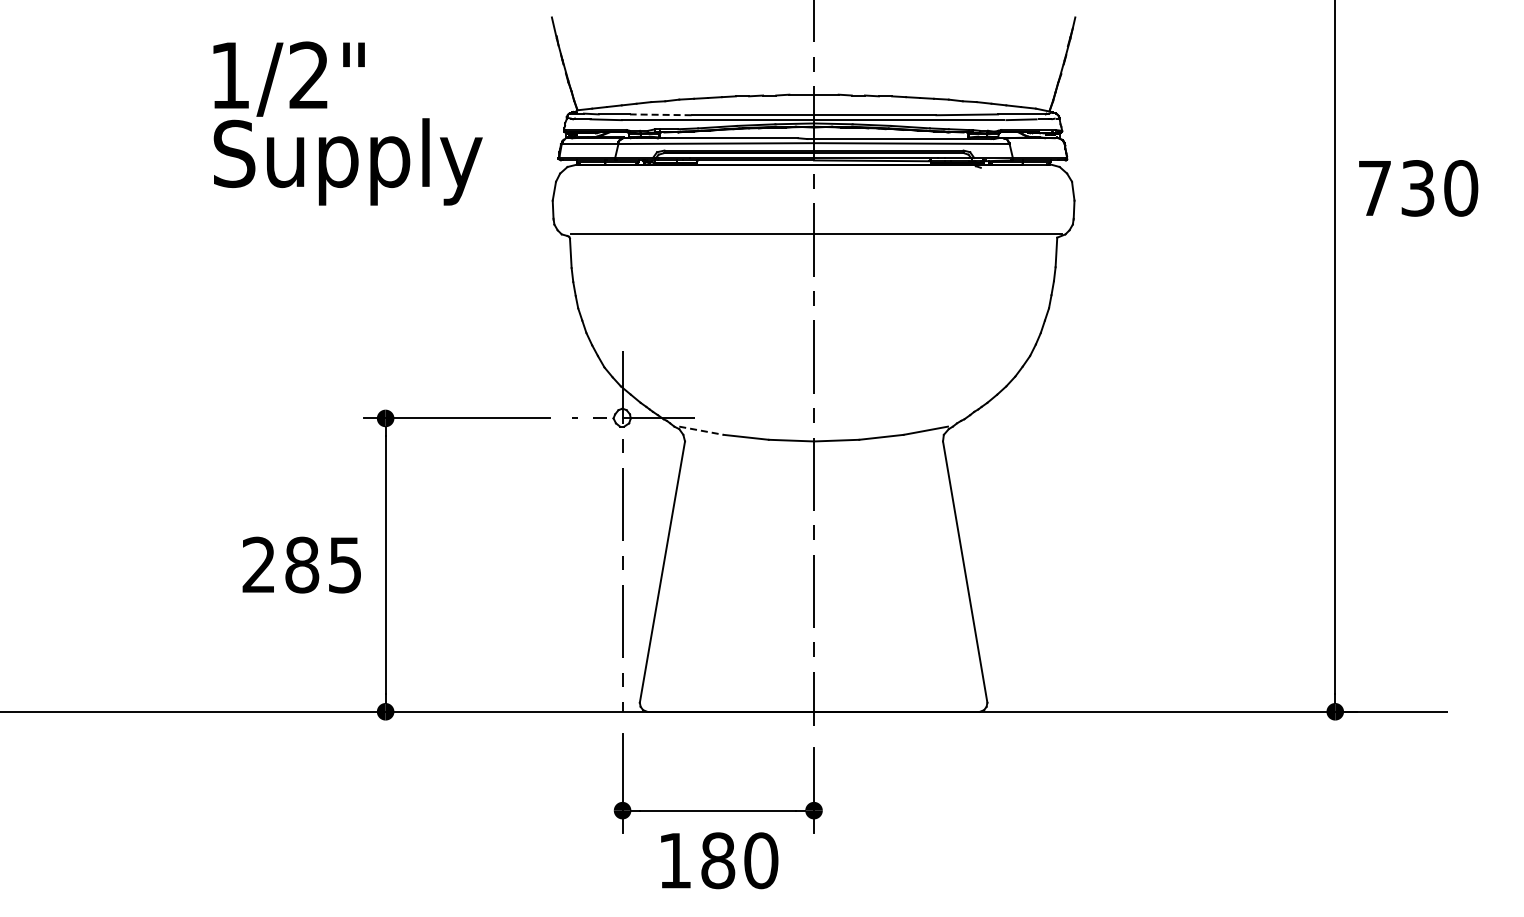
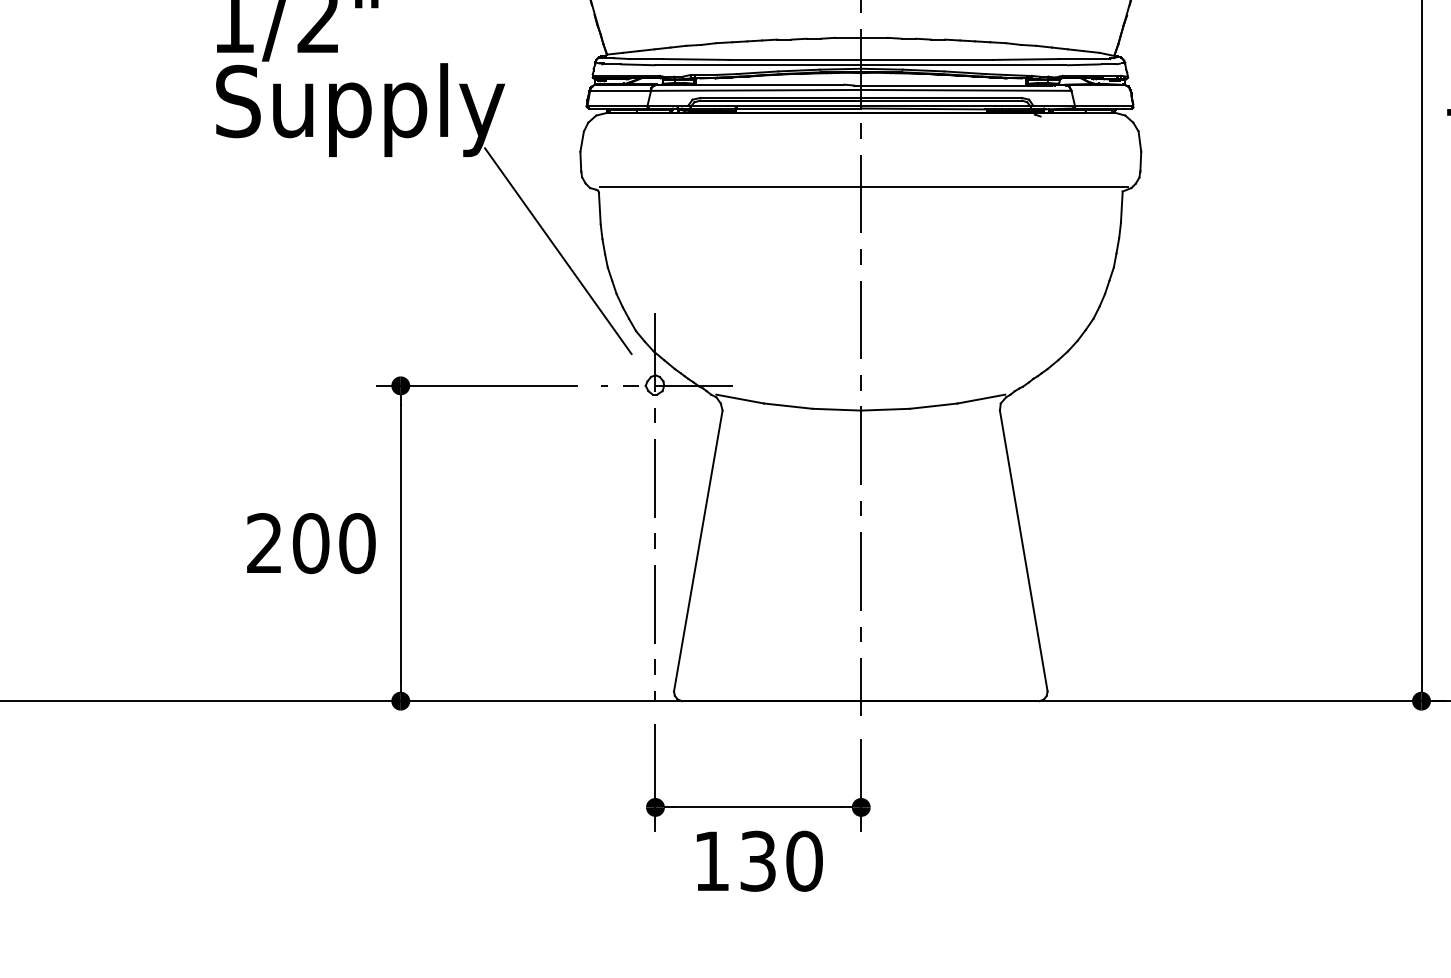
line: (660, 114) -> (696, 59), dashed -> solid
line: (532, 292) -> (558, 250), added
line: (701, 430) -> (740, 398), dashed -> solid
text: (323, 564) -> (333, 542), 285 -> 200
text: (718, 860) -> (758, 861), 180 -> 130

